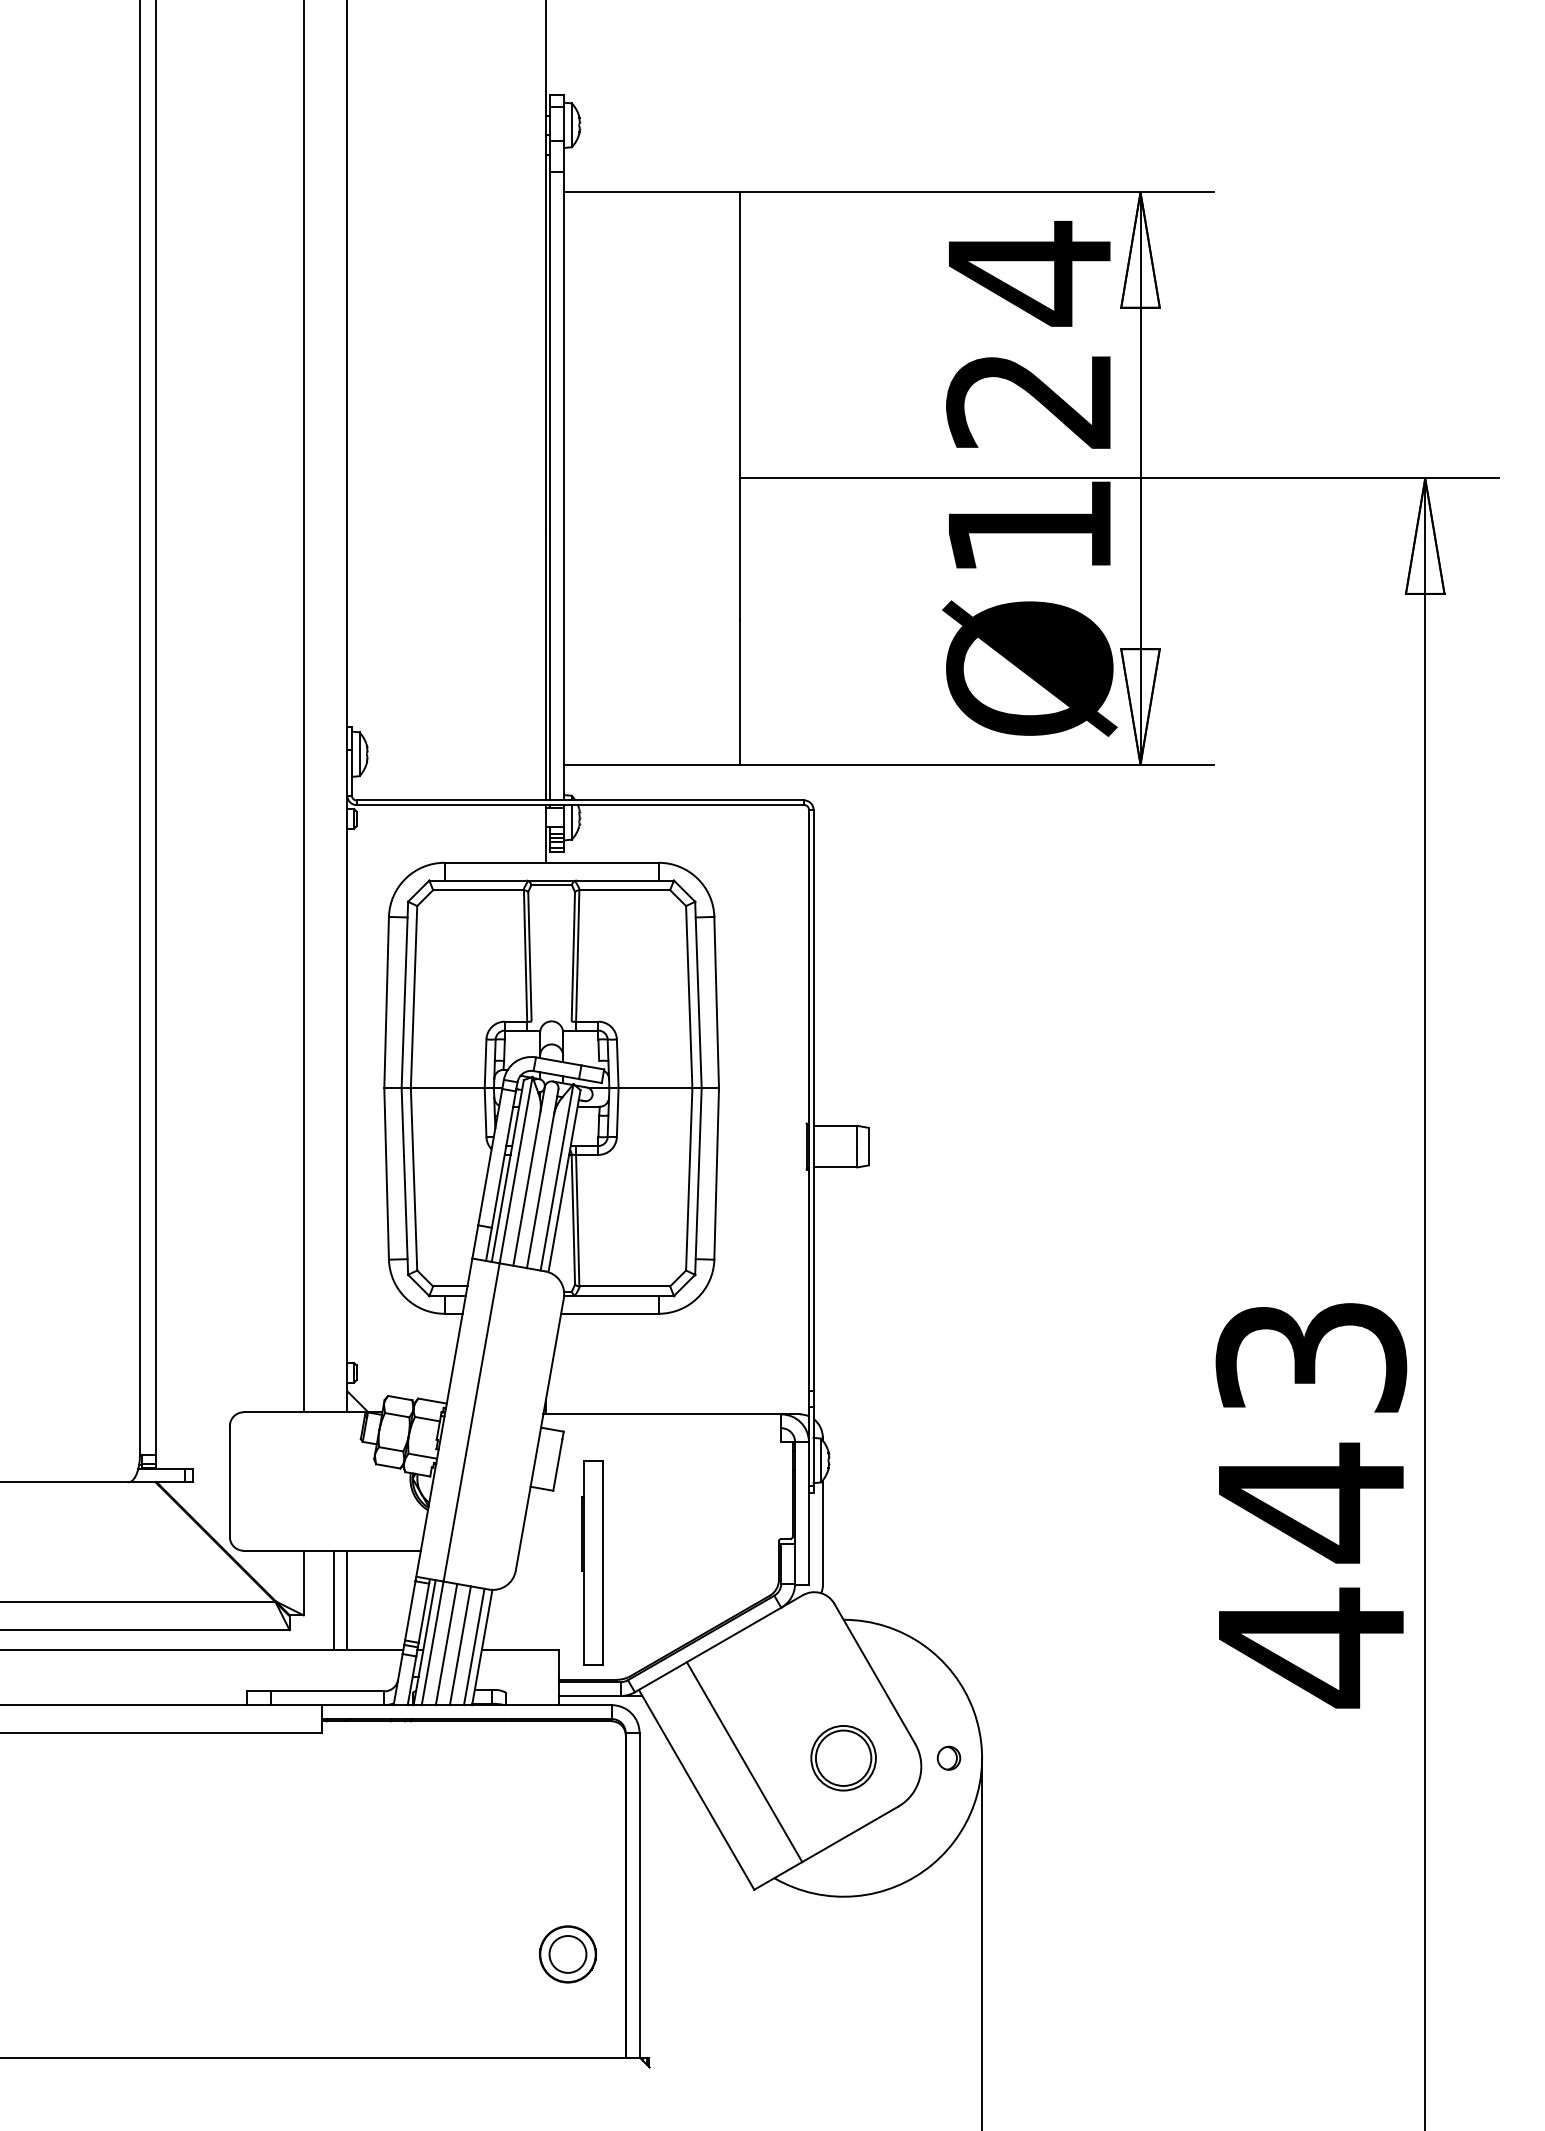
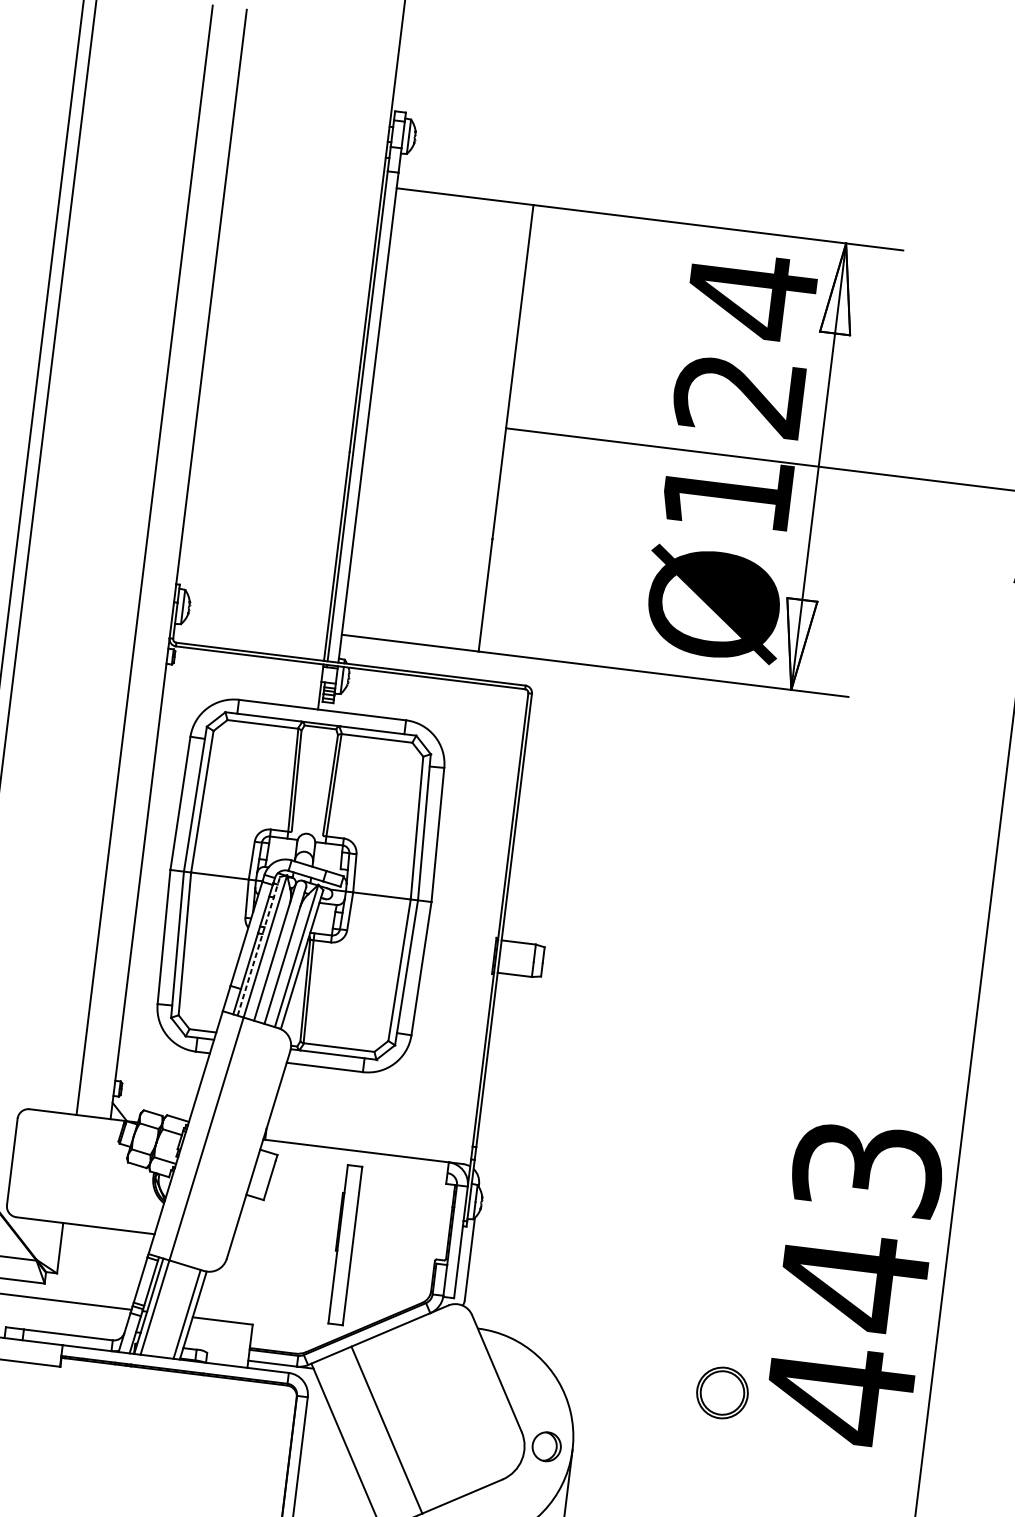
line: (507, 1170) -> (258, 945), solid -> dashed
part: (592, 1562) -> (344, 1244), moved
line: (333, 1599) -> (81, 1263), removed
line: (347, 1599) -> (92, 1265), removed
line: (446, 1644) -> (165, 1309), removed
line: (459, 1645) -> (175, 1311), removed
part: (948, 1757) -> (546, 1446), size x1.6
part: (843, 1758) -> (722, 1393), moved

